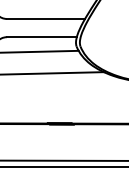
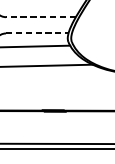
line: (45, 18) -> (40, 16), solid -> dashed
line: (41, 37) -> (36, 33), solid -> dashed

